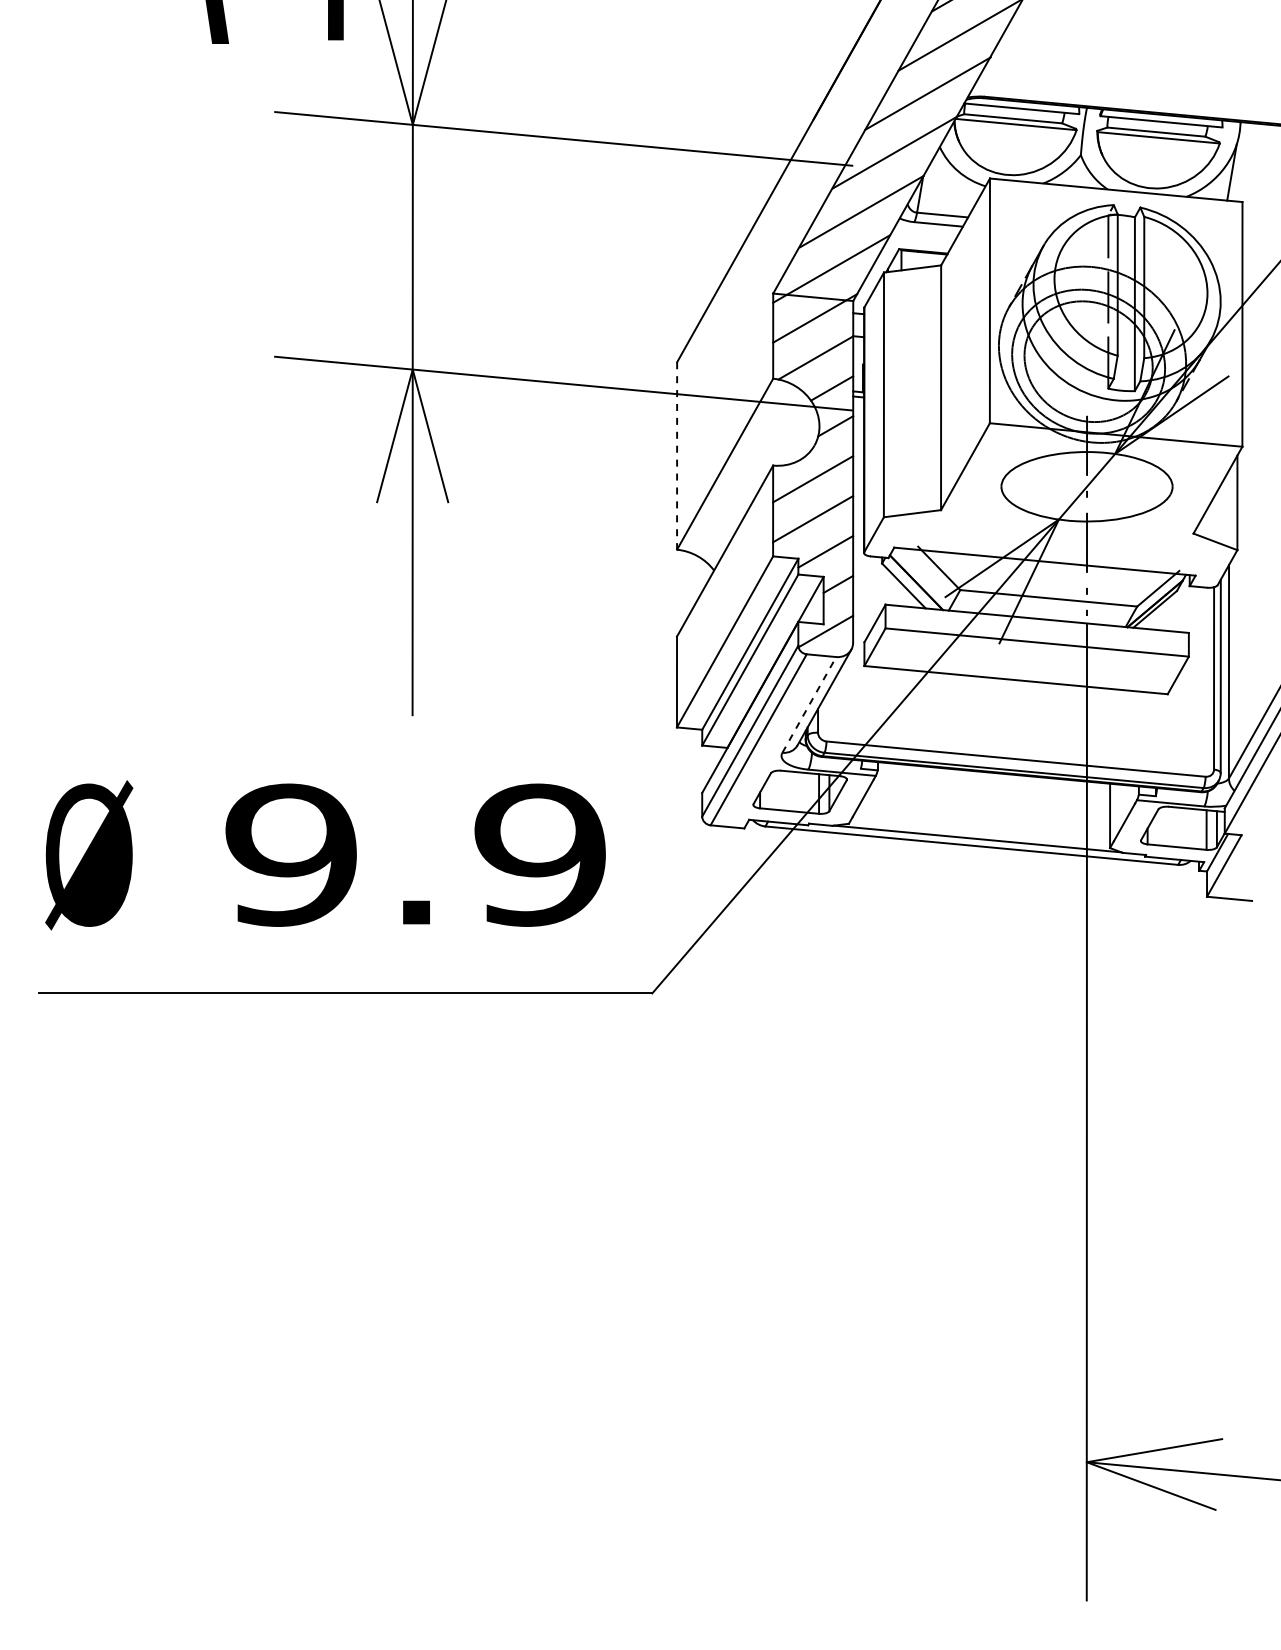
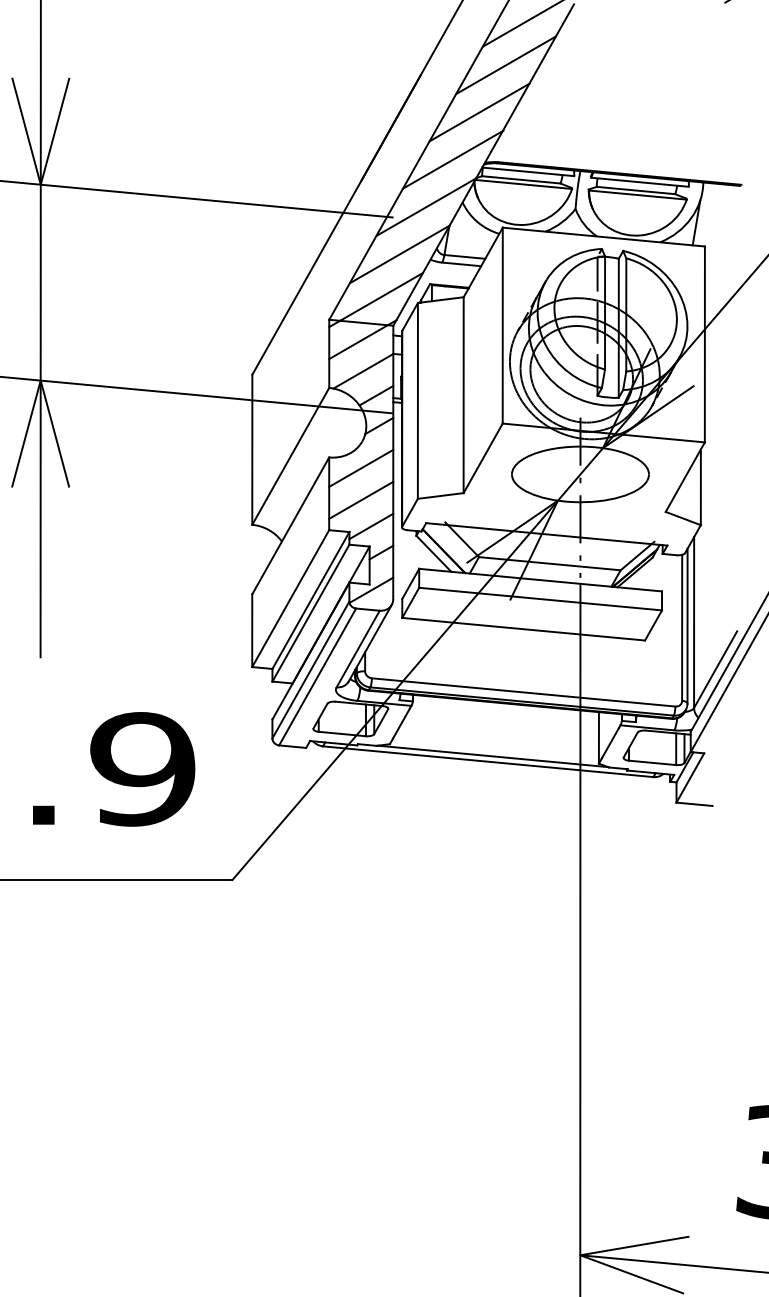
line: (677, 456) -> (252, 450), dashed -> solid
line: (809, 704) -> (358, 648), dashed -> solid

